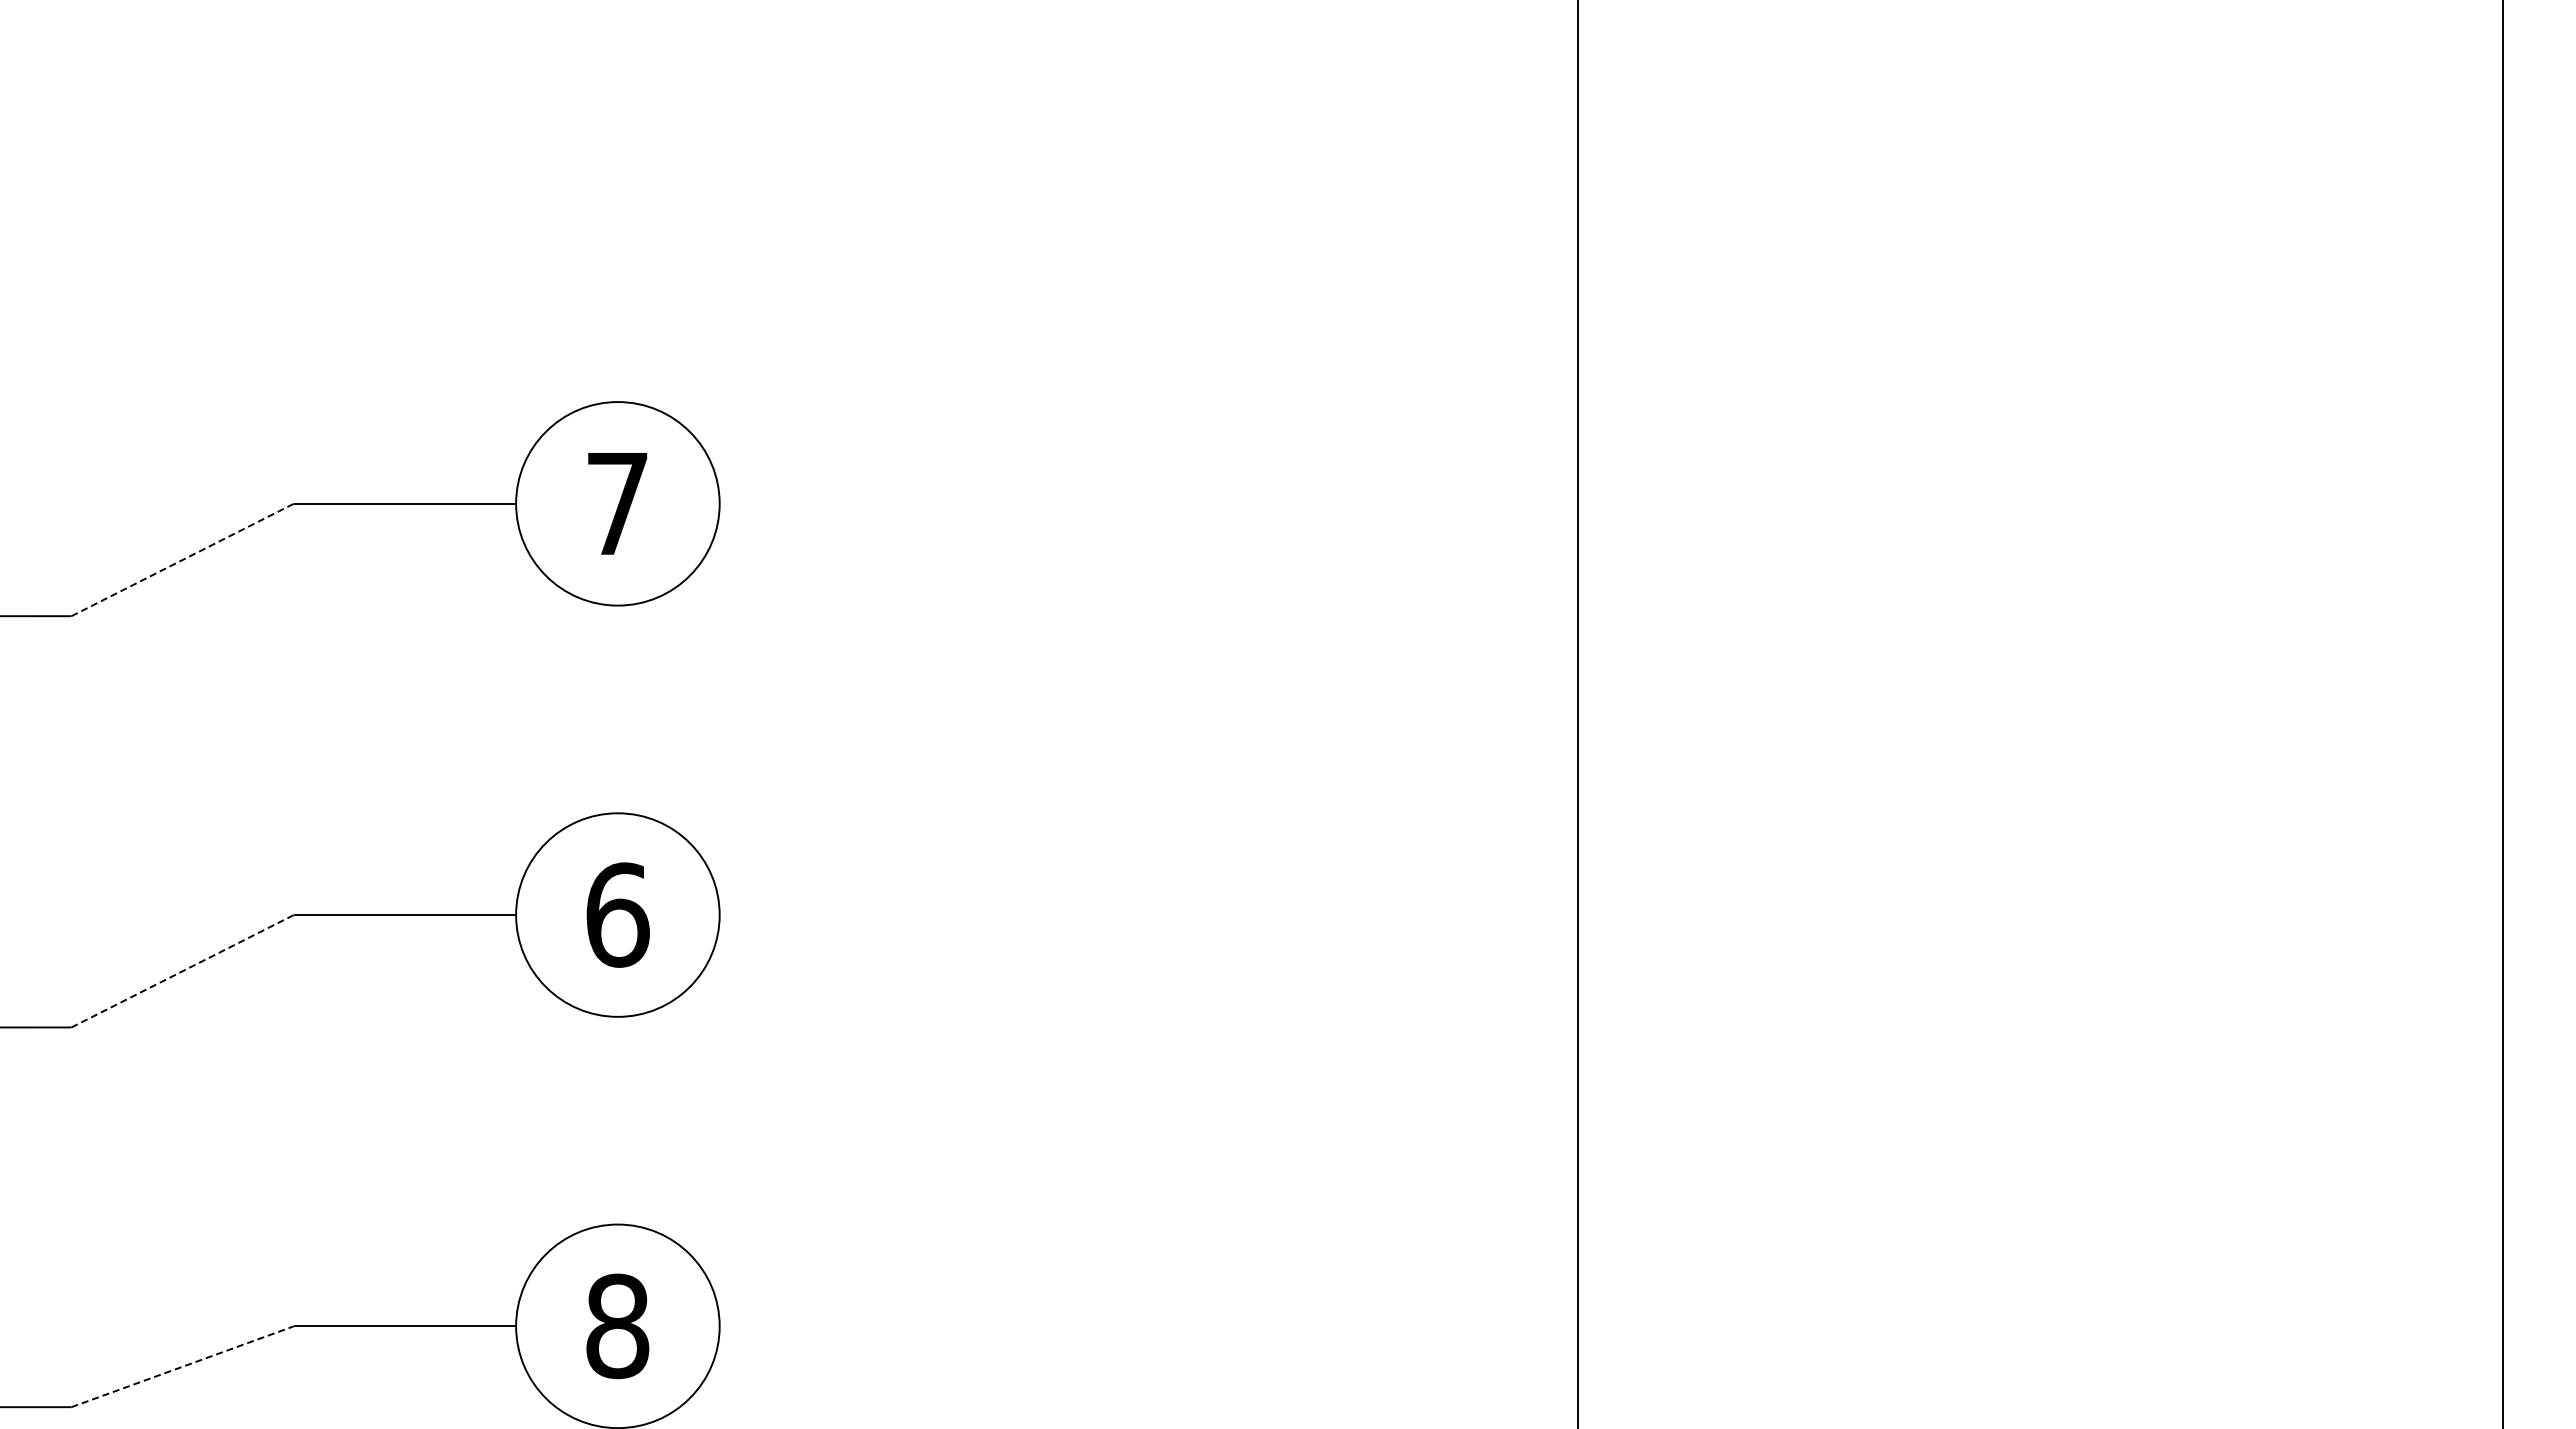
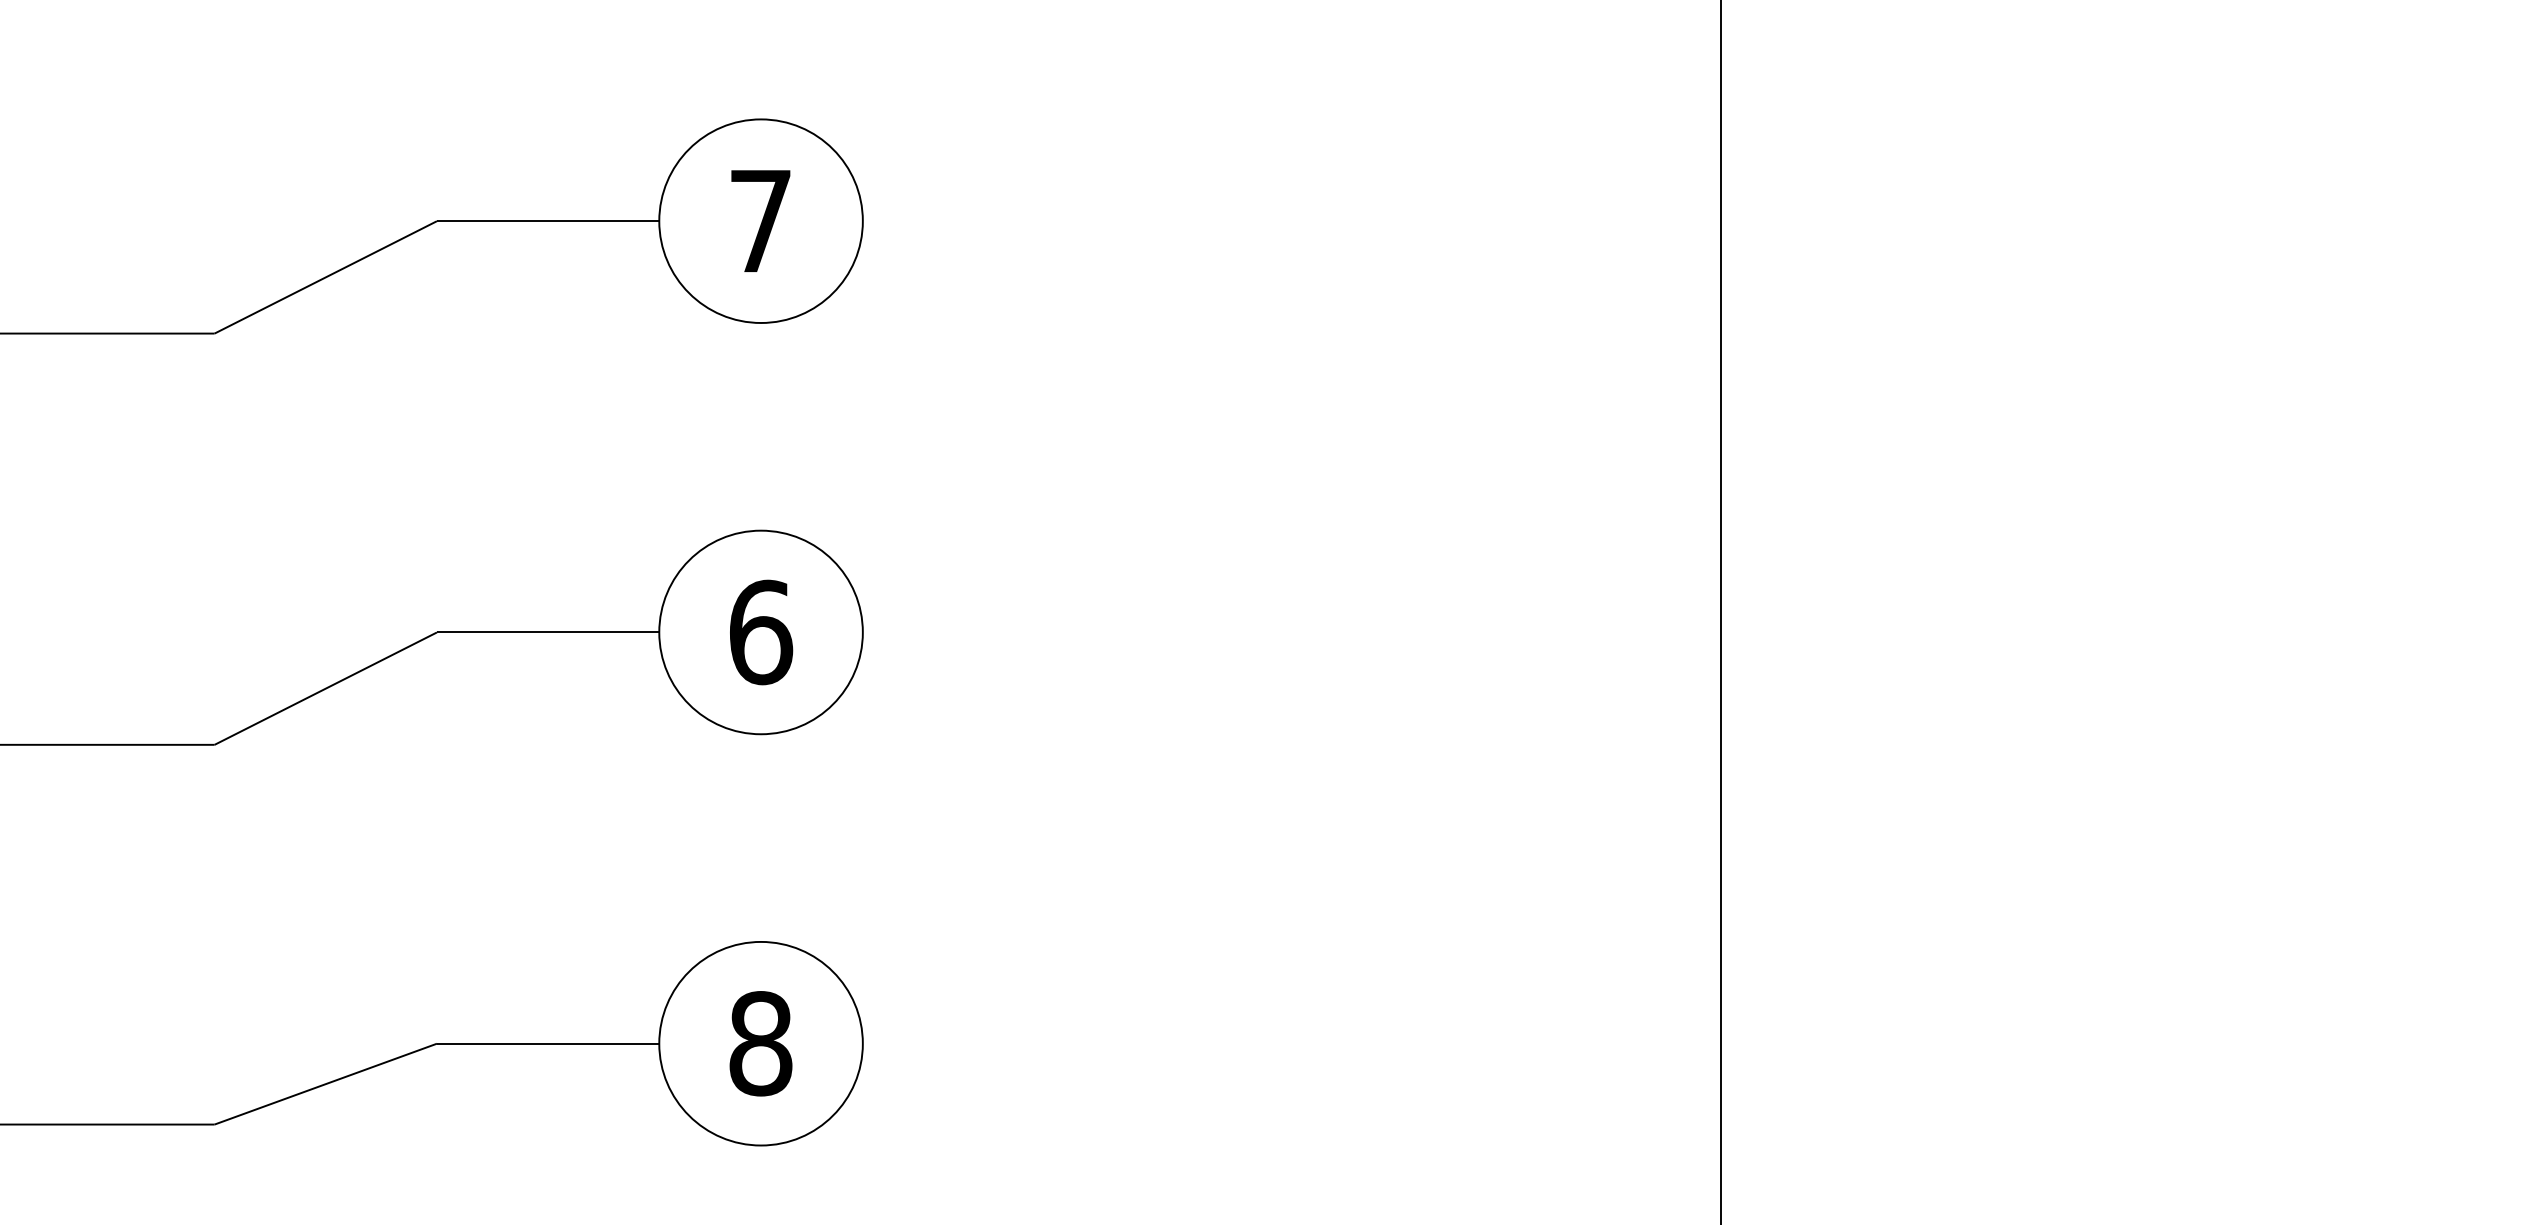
line: (182, 560) -> (325, 277), dashed -> solid
line: (182, 971) -> (325, 688), dashed -> solid
line: (183, 1366) -> (326, 1083), dashed -> solid

